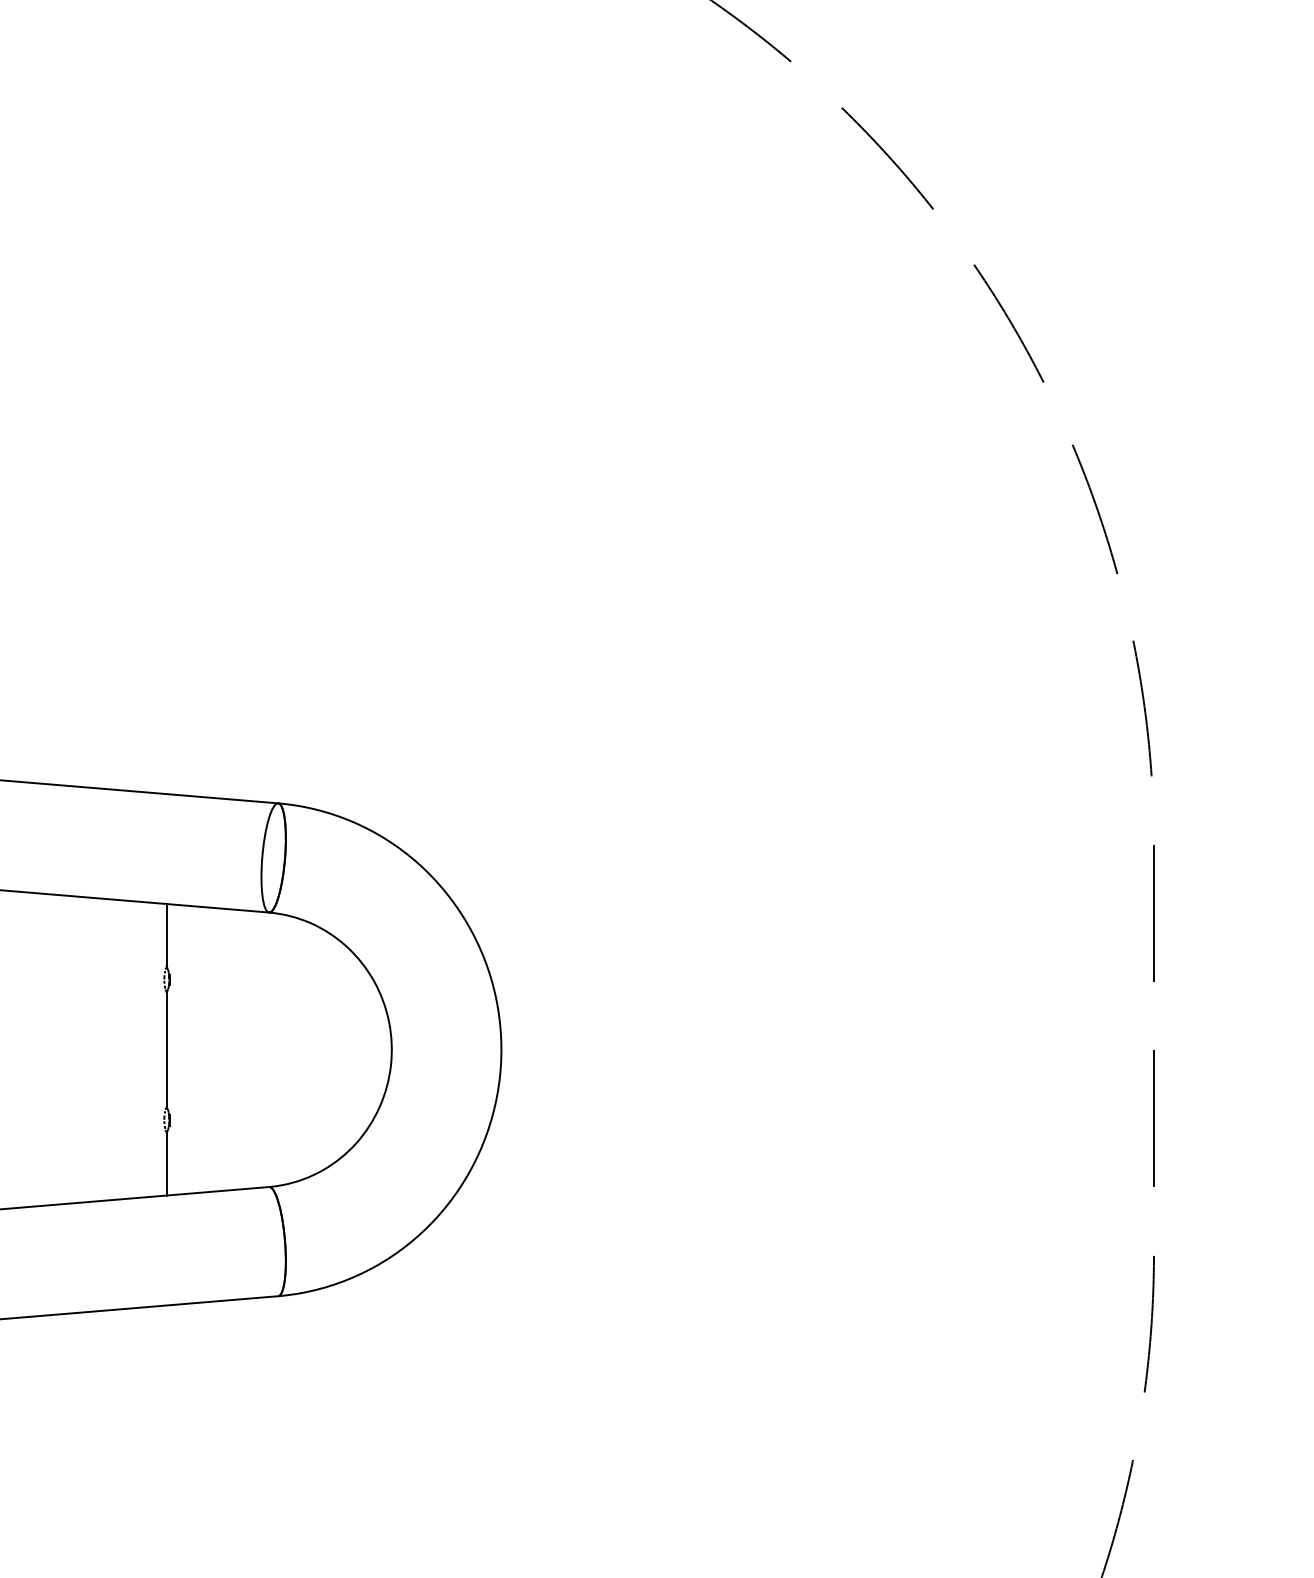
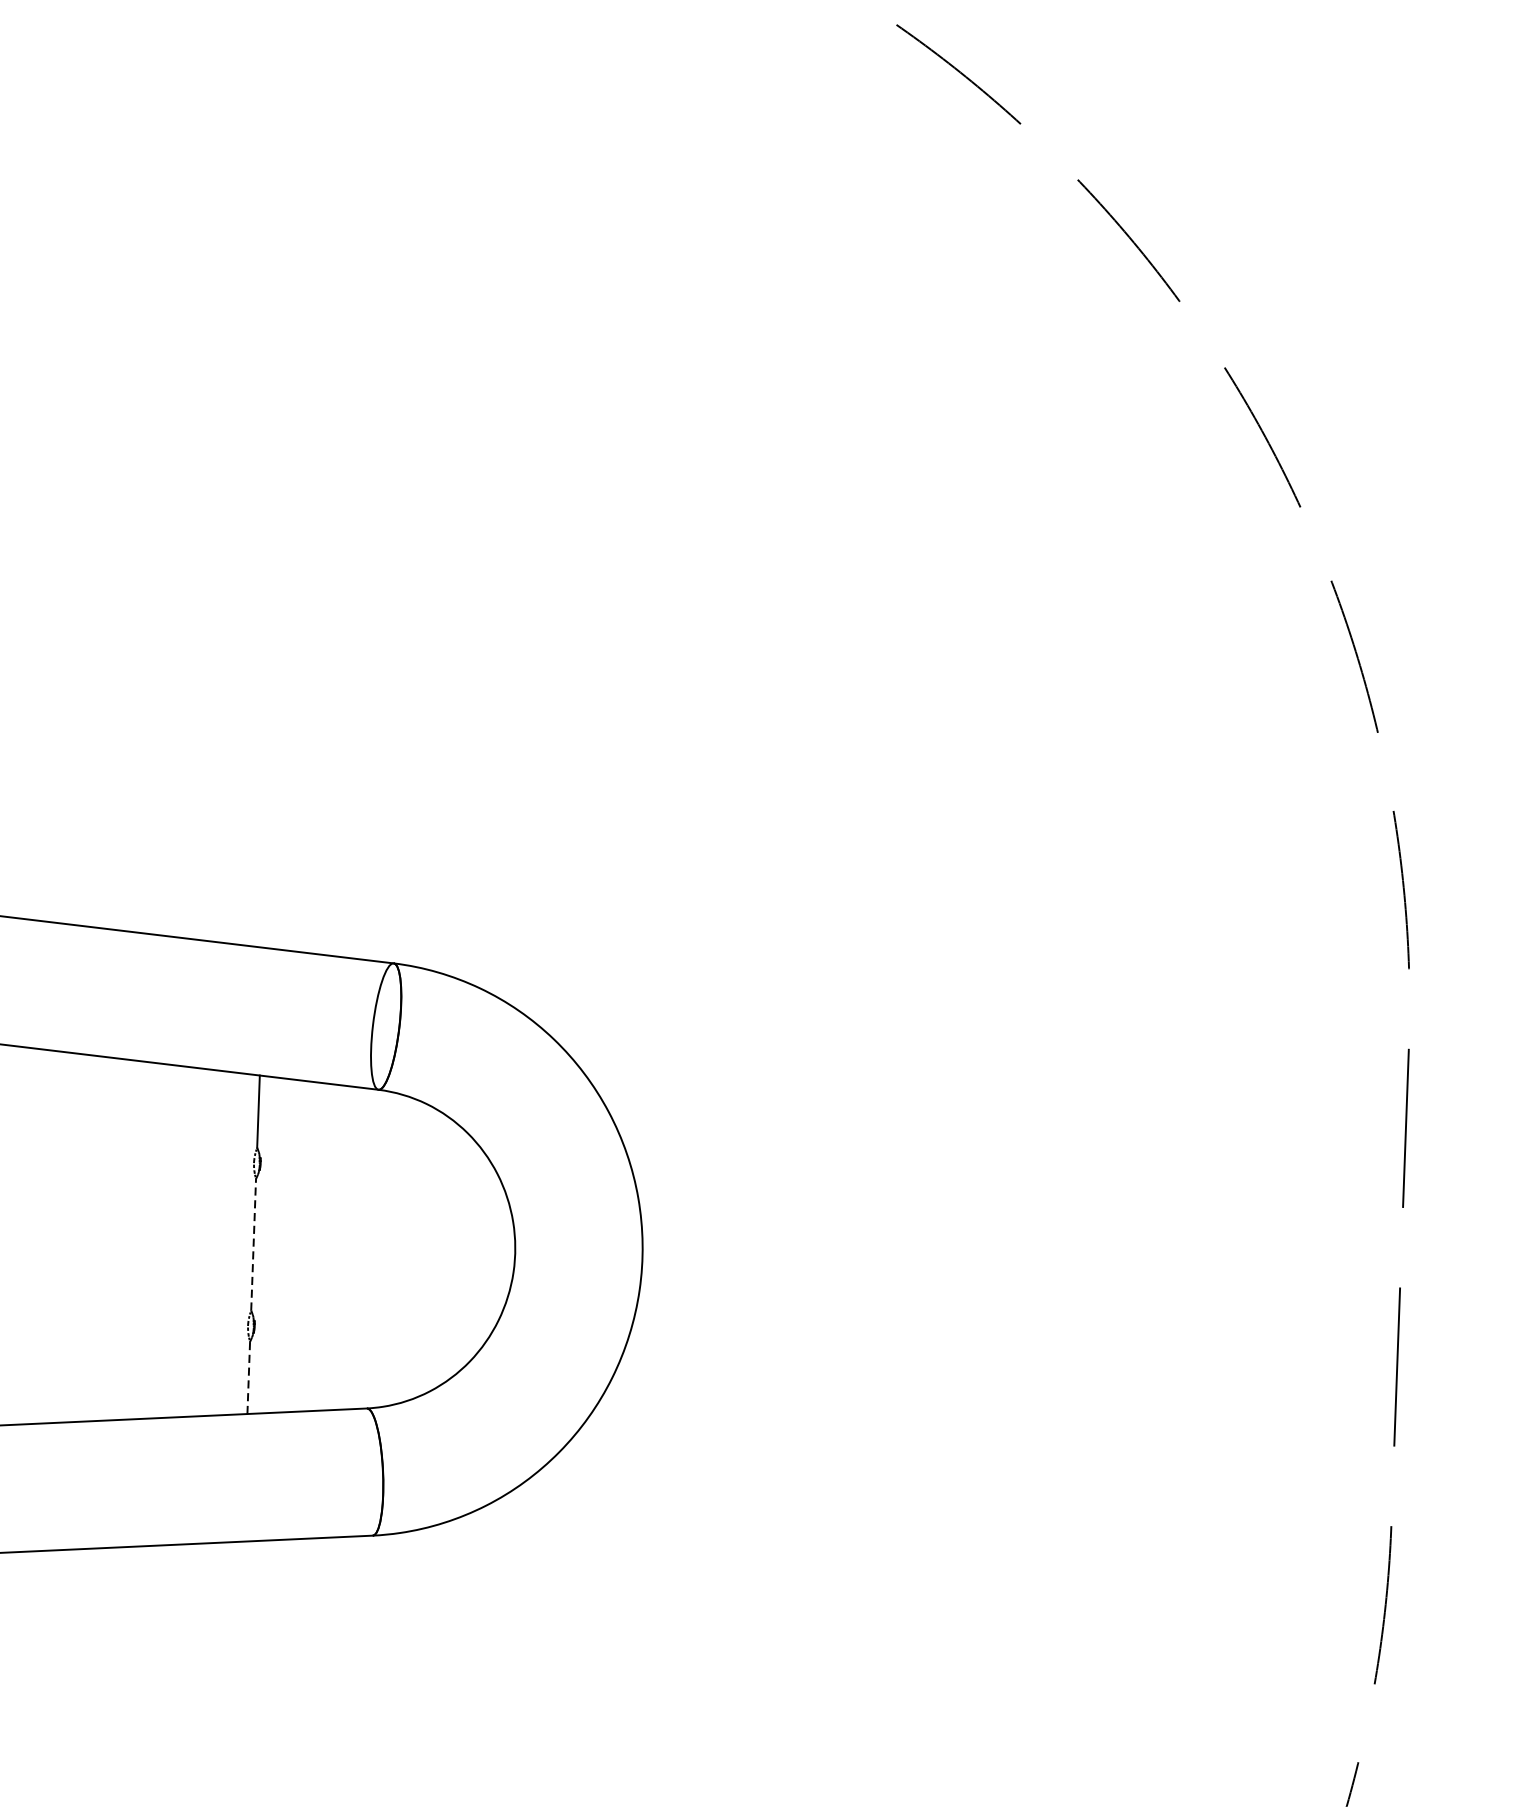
line: (166, 1049) -> (253, 1244), solid -> dashed
line: (166, 1163) -> (248, 1376), solid -> dashed

